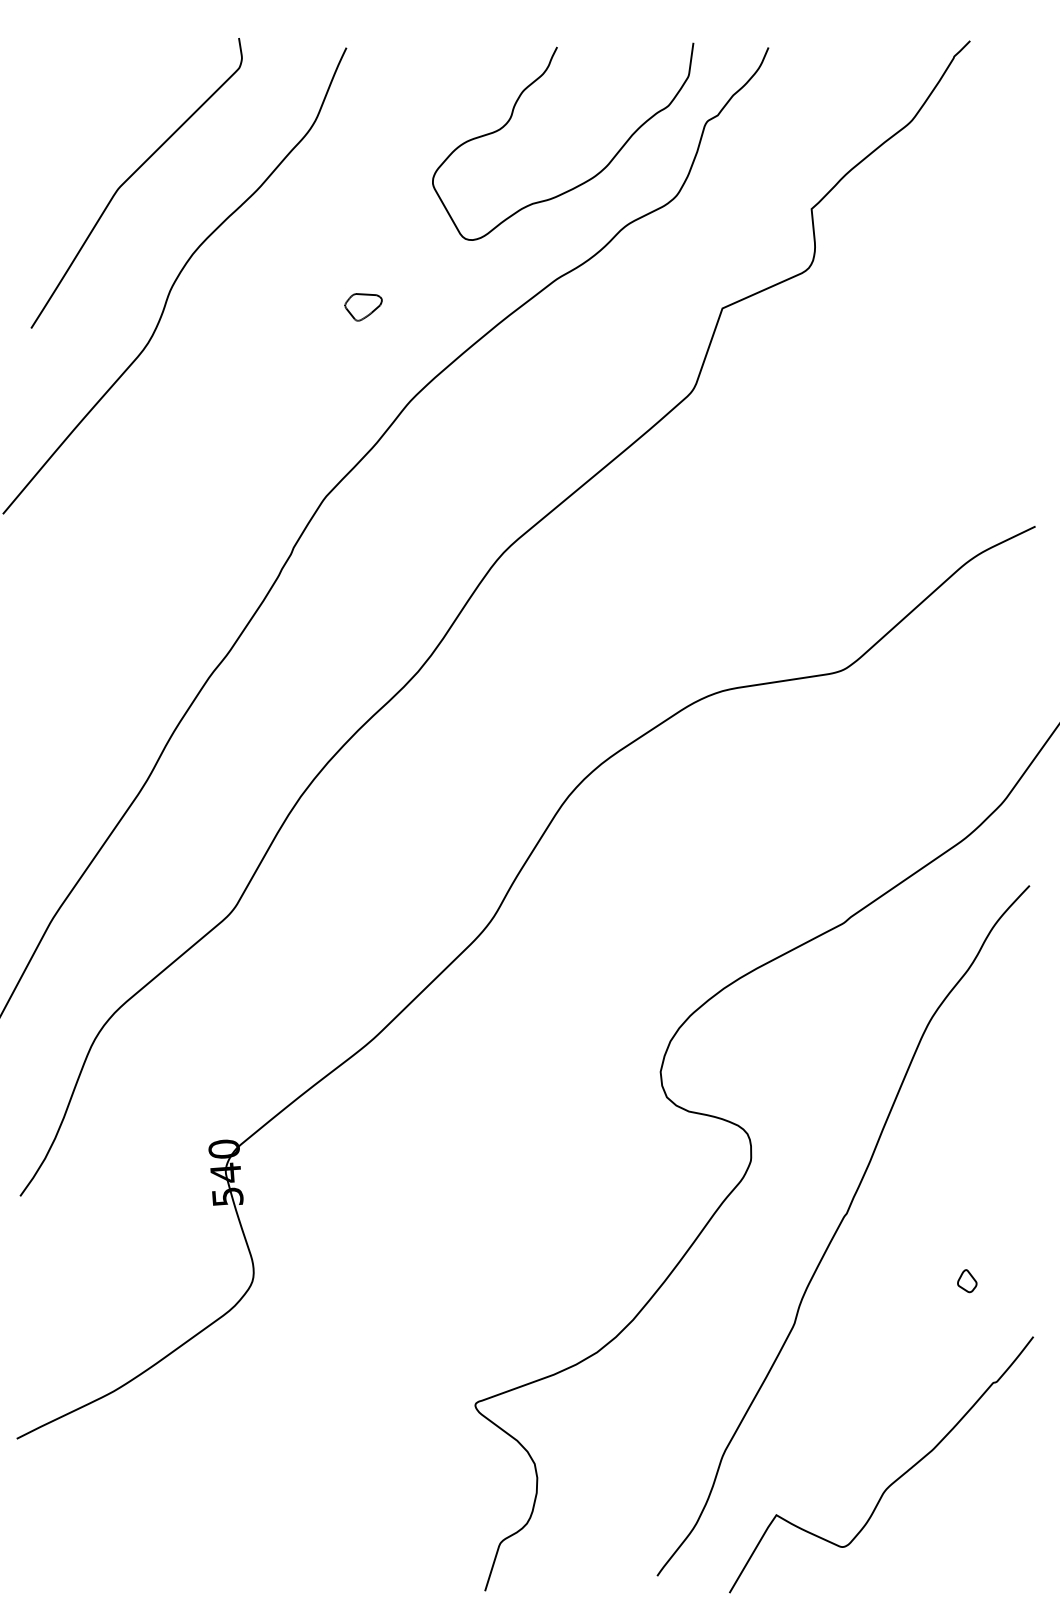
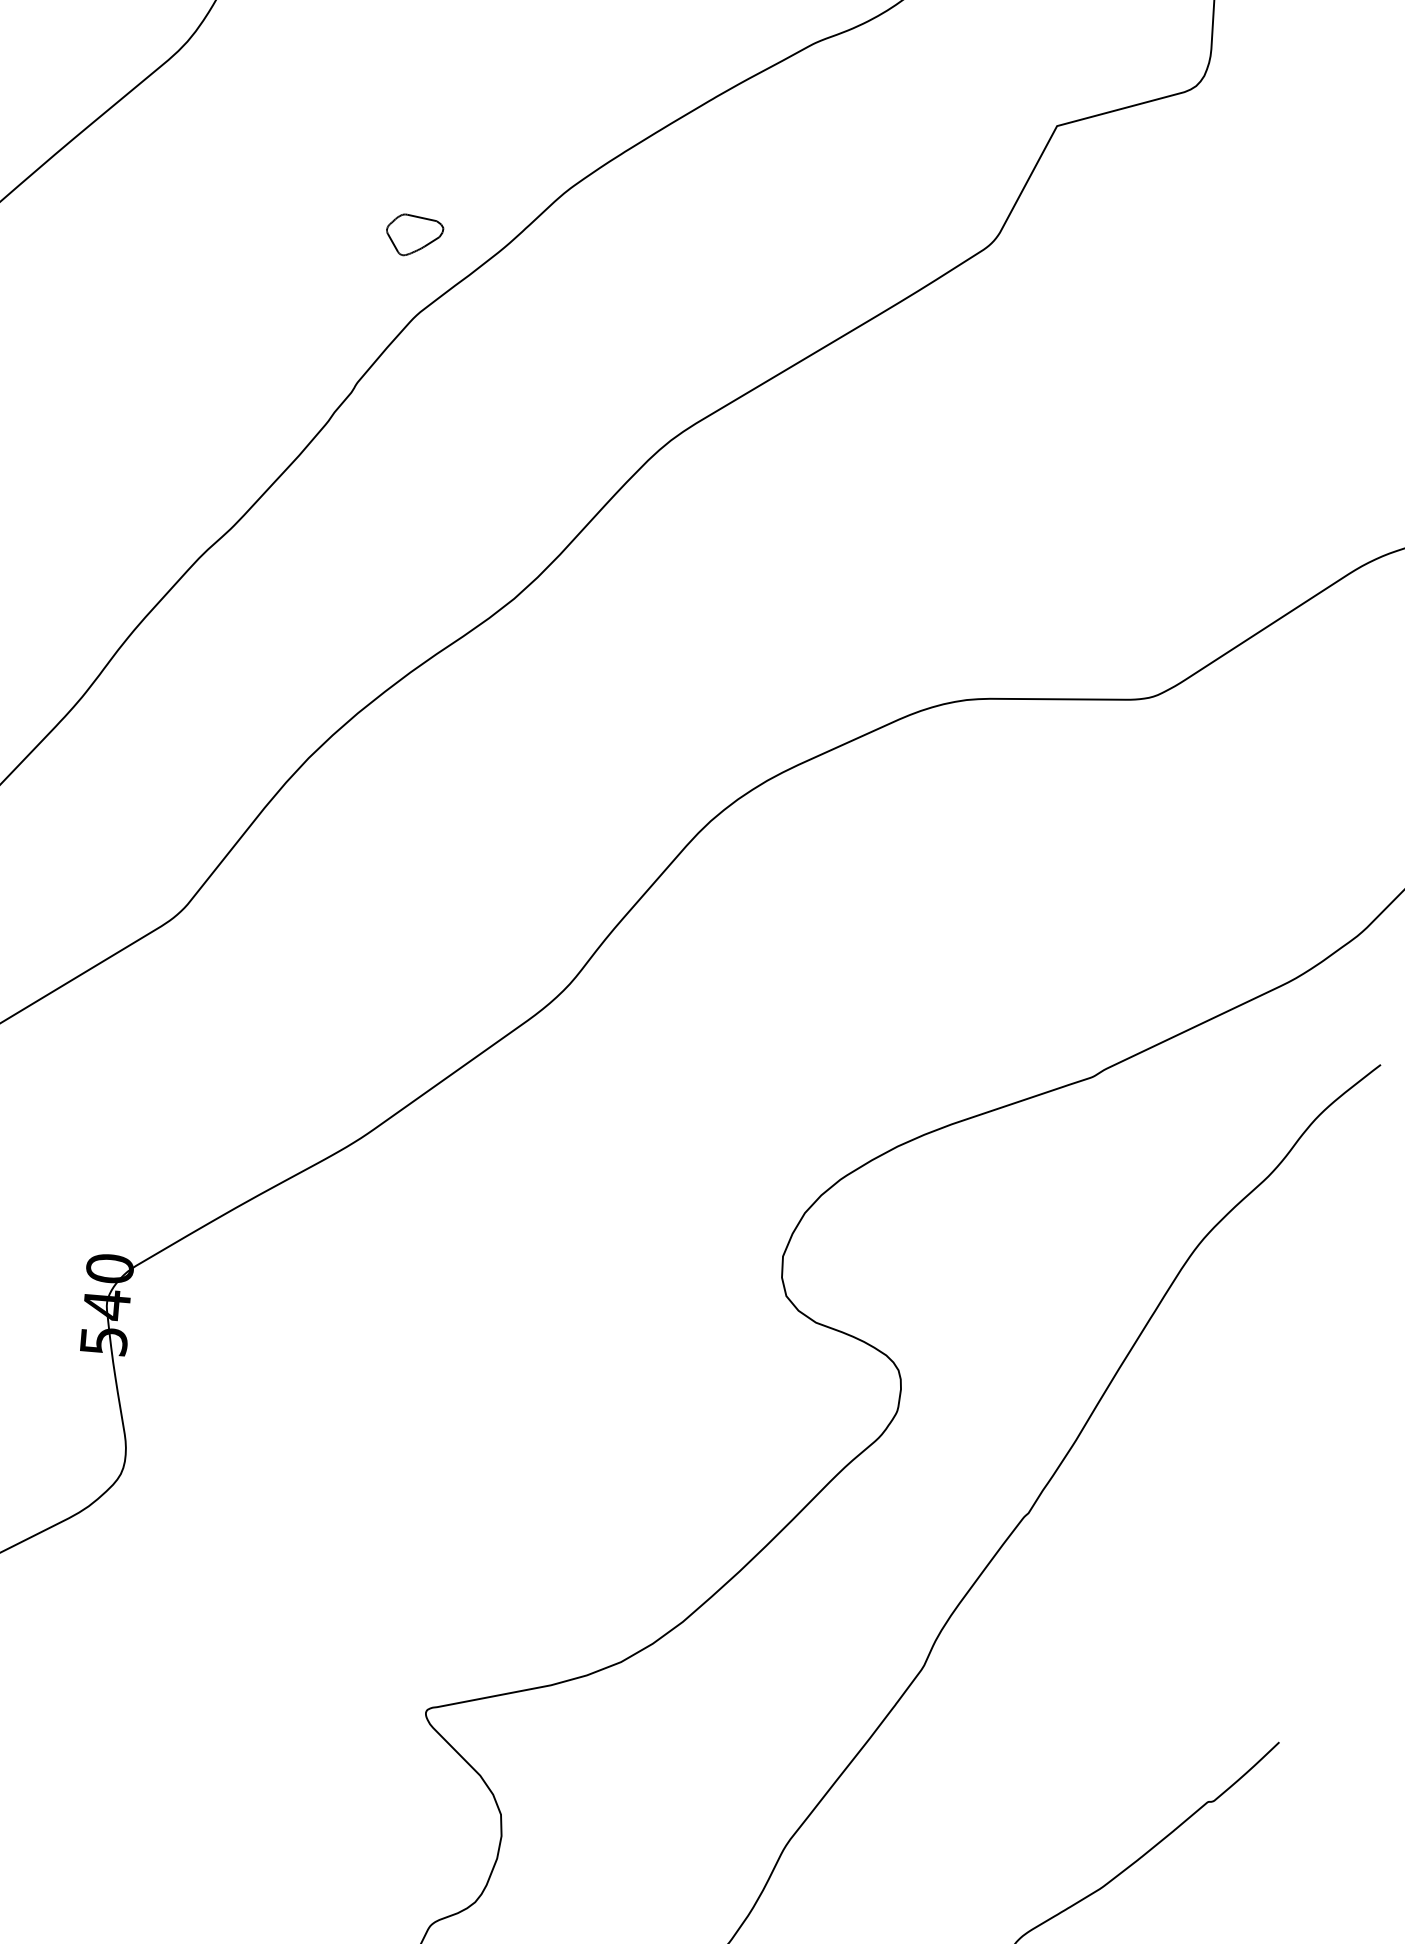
part: (363, 307) -> (413, 236), moved
part: (967, 1281) -> (1193, 1643), removed

